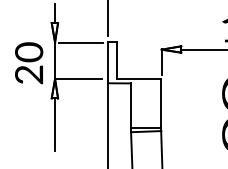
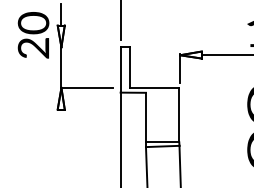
line: (81, 42) -> (90, 47), removed
text: (29, 63) -> (33, 35), moved
line: (55, 124) -> (61, 138), removed

